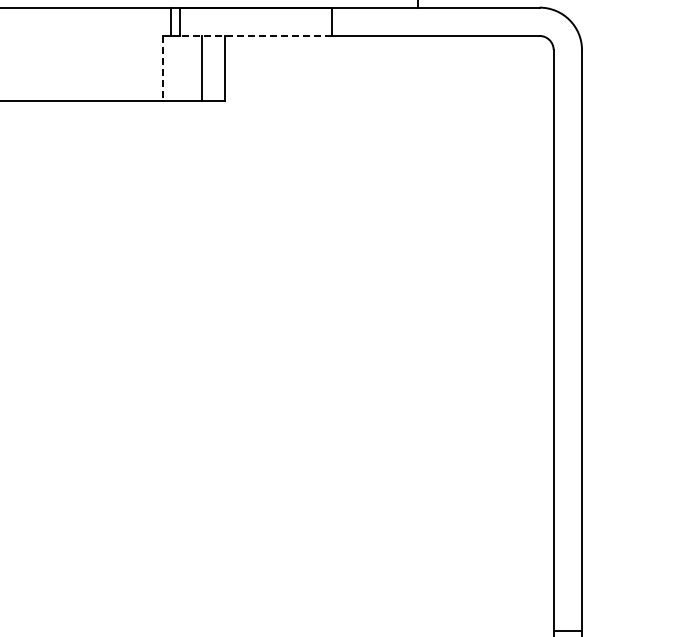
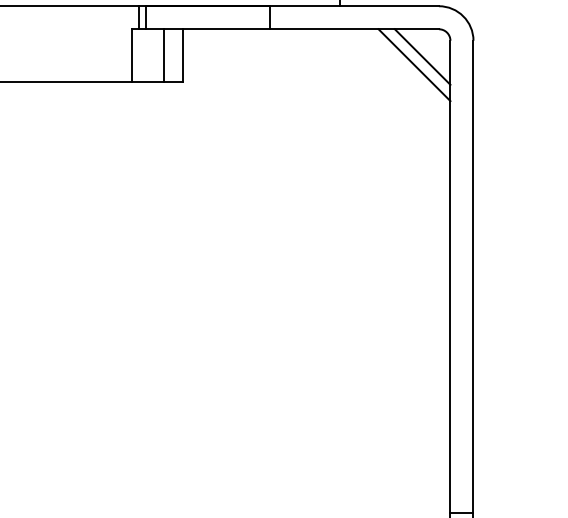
line: (255, 35) -> (207, 28), dashed -> solid
line: (162, 68) -> (132, 55), dashed -> solid
line: (519, 69) -> (422, 56), added
line: (509, 79) -> (414, 64), added

